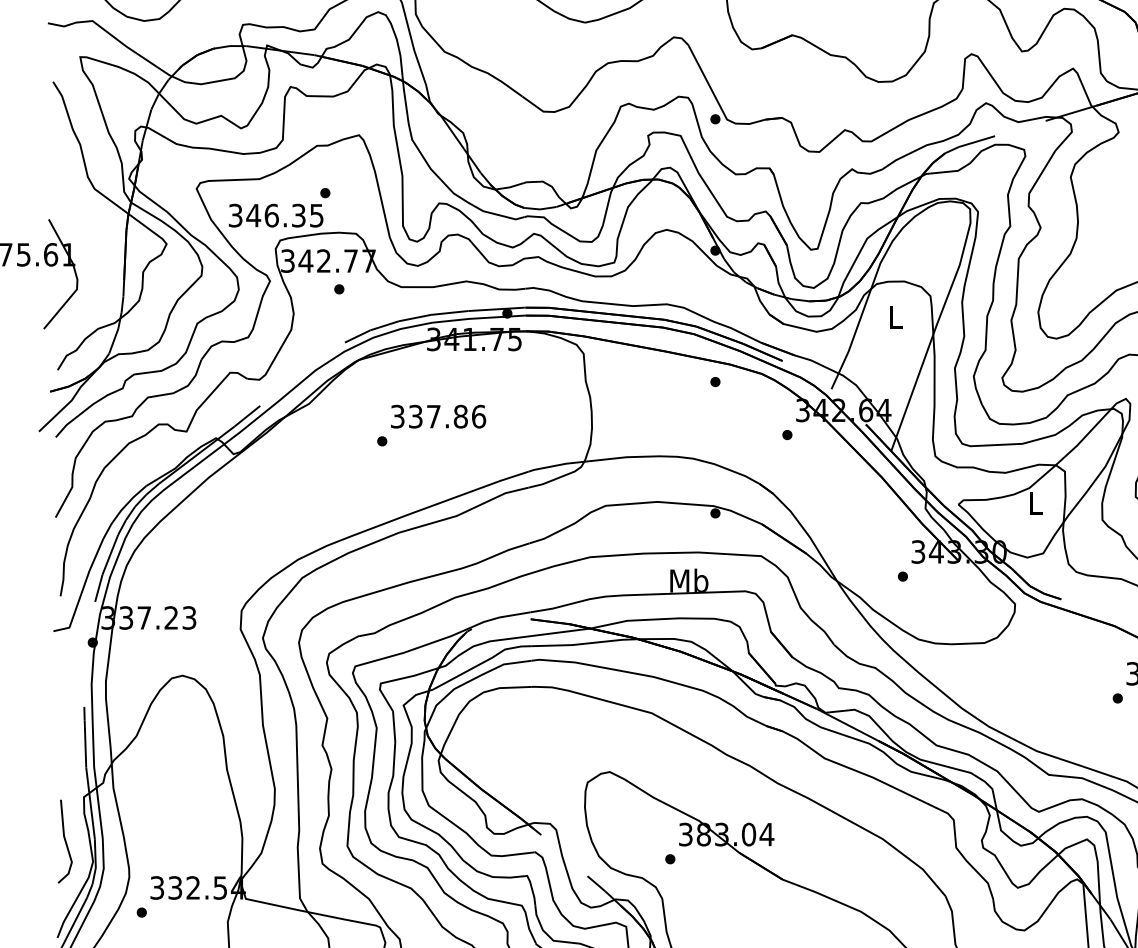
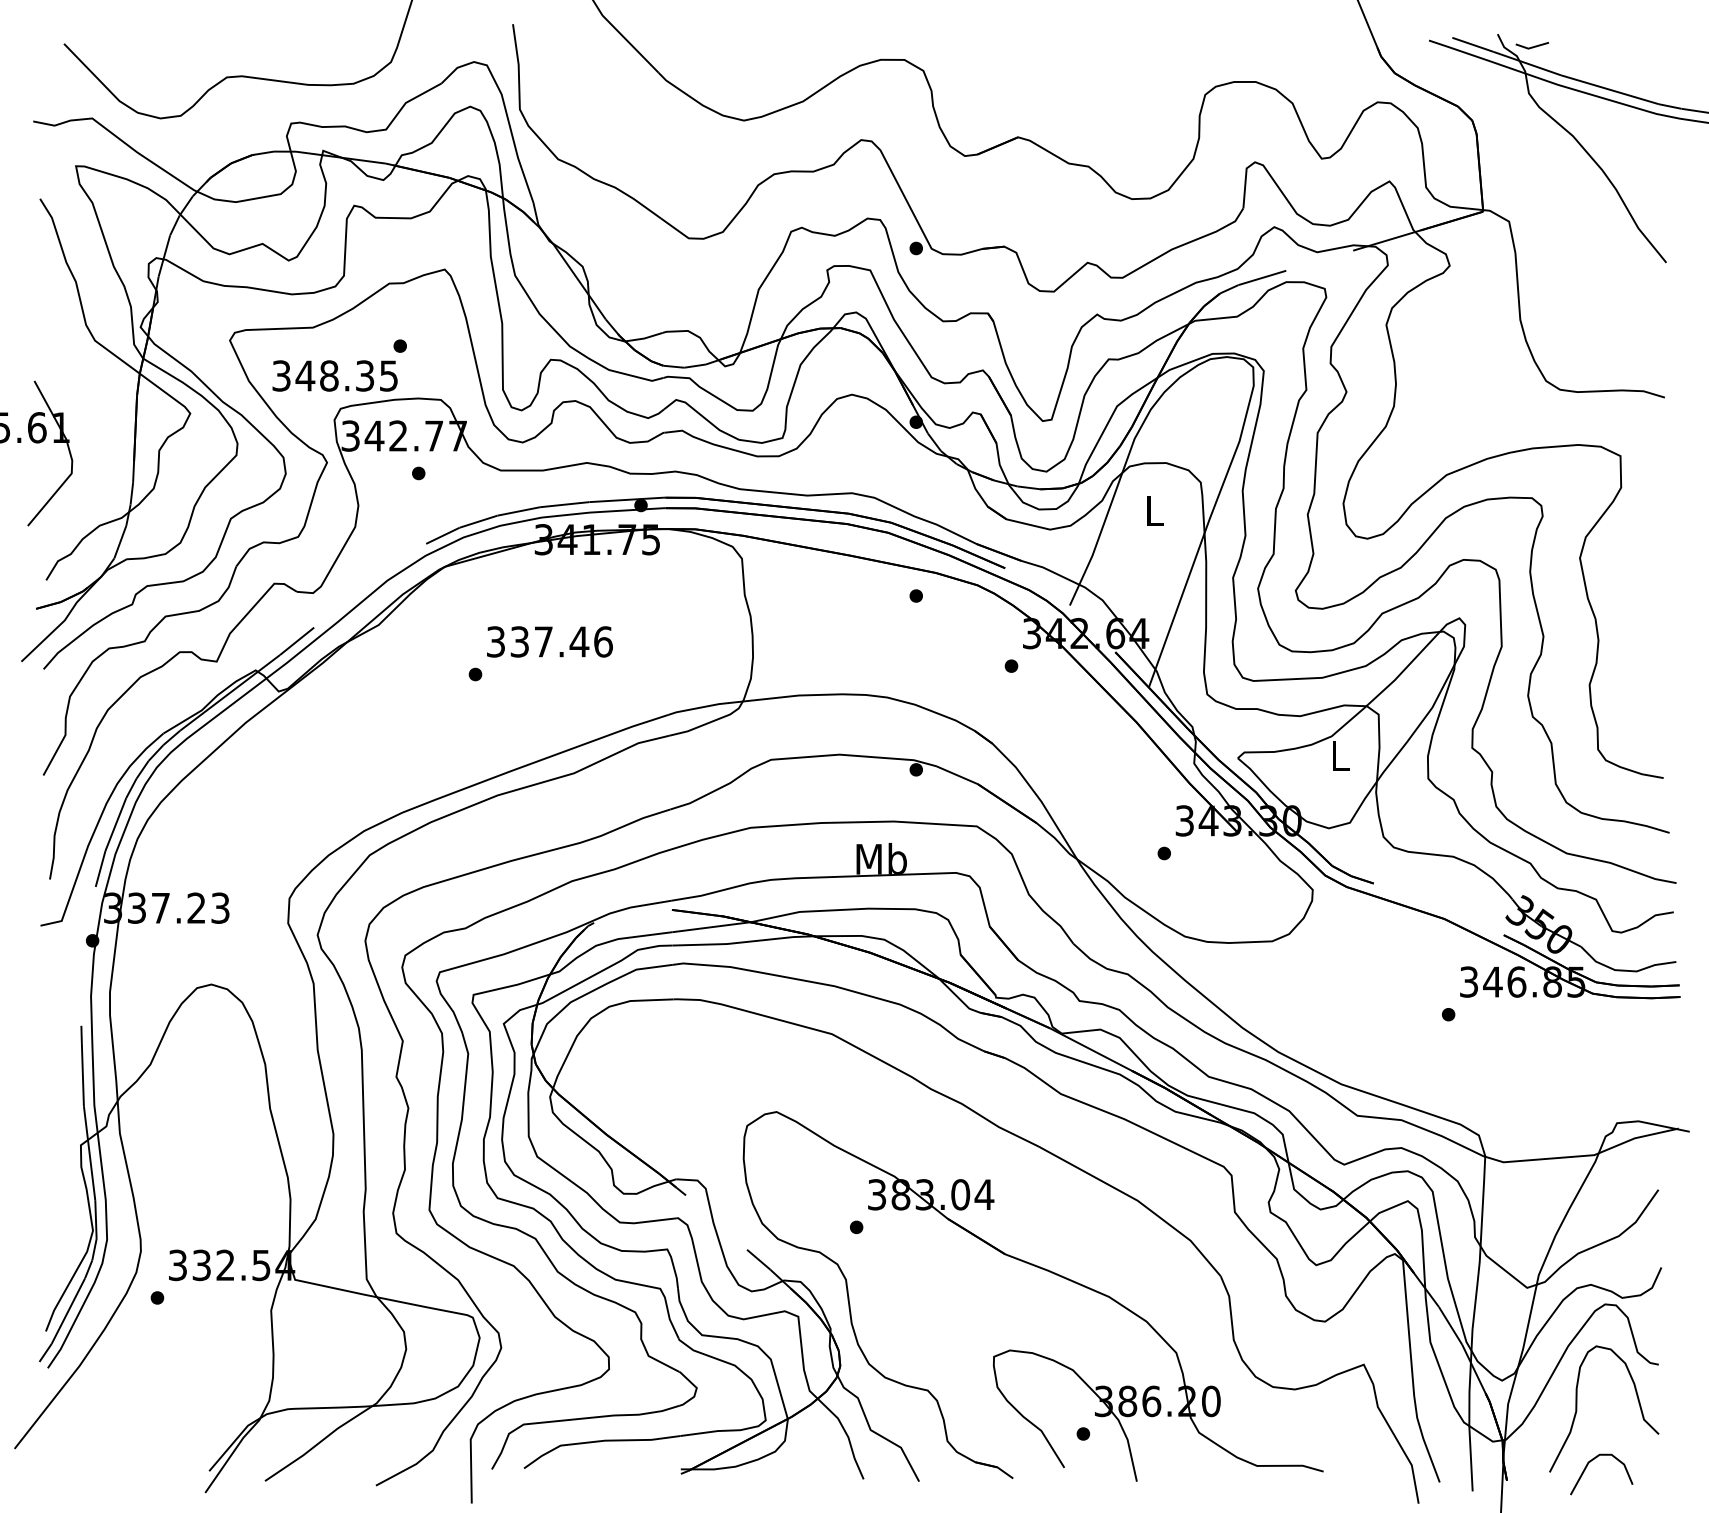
text: (271, 215) -> (329, 375), 346.35 -> 348.35
text: (460, 416) -> (579, 641), 337.86 -> 337.46
line: (64, 841) -> (55, 1203), removed

